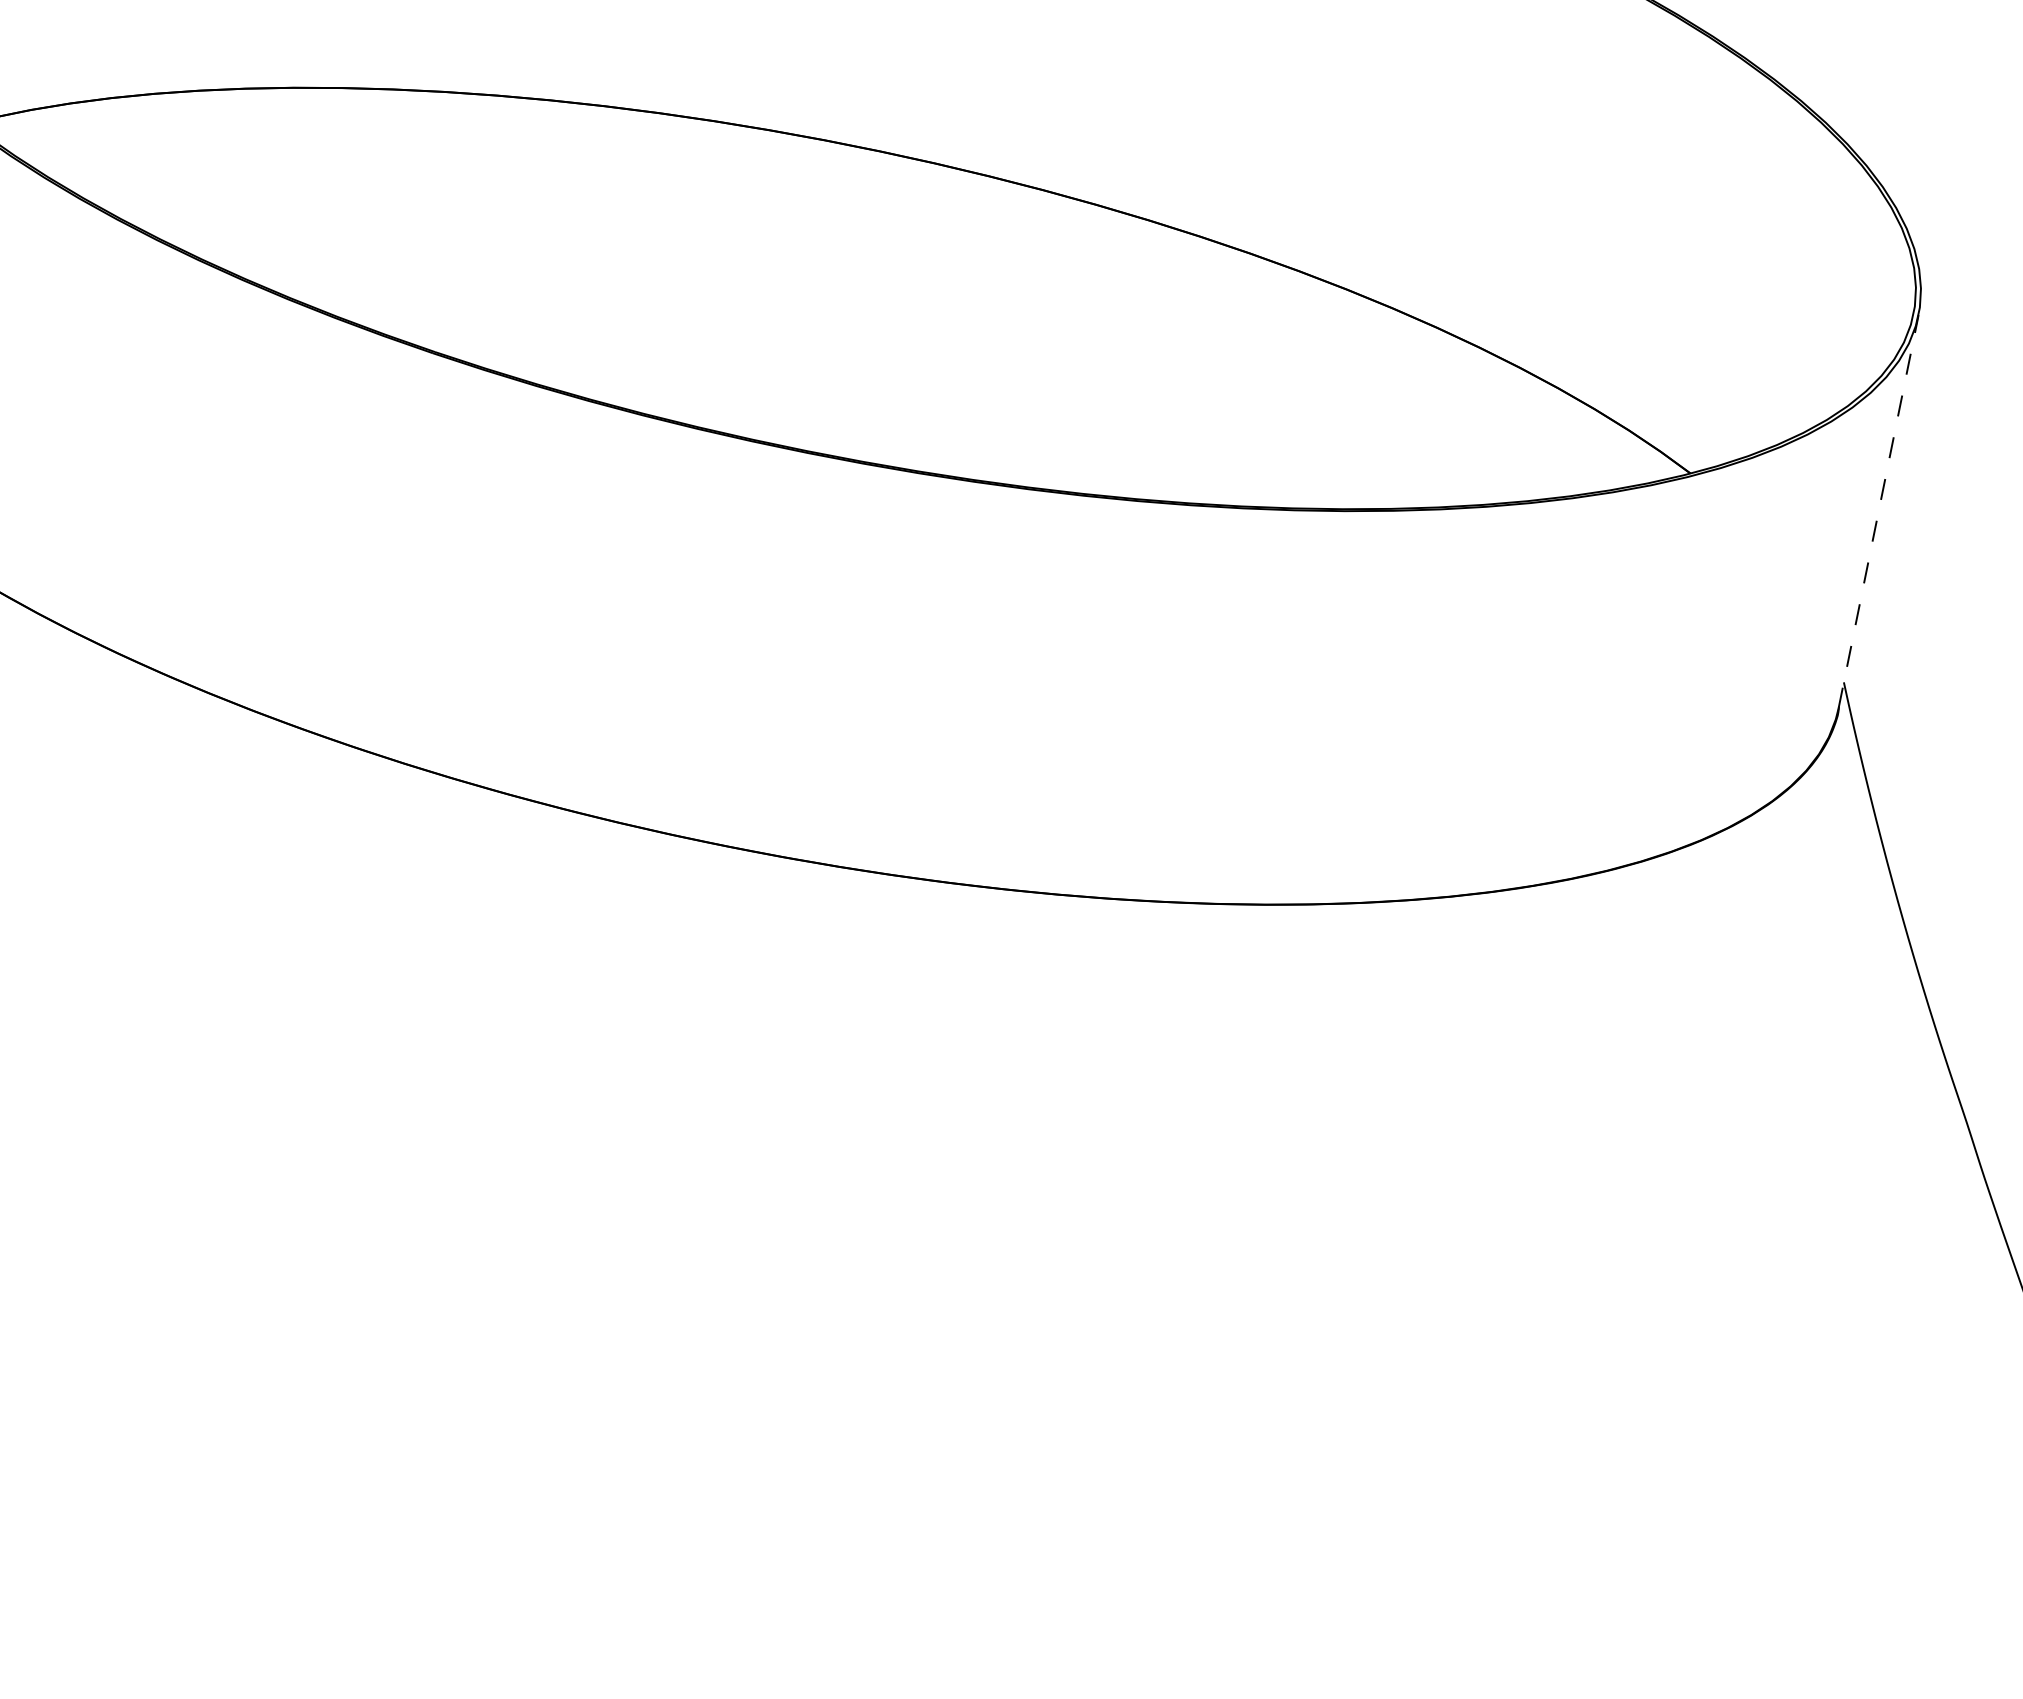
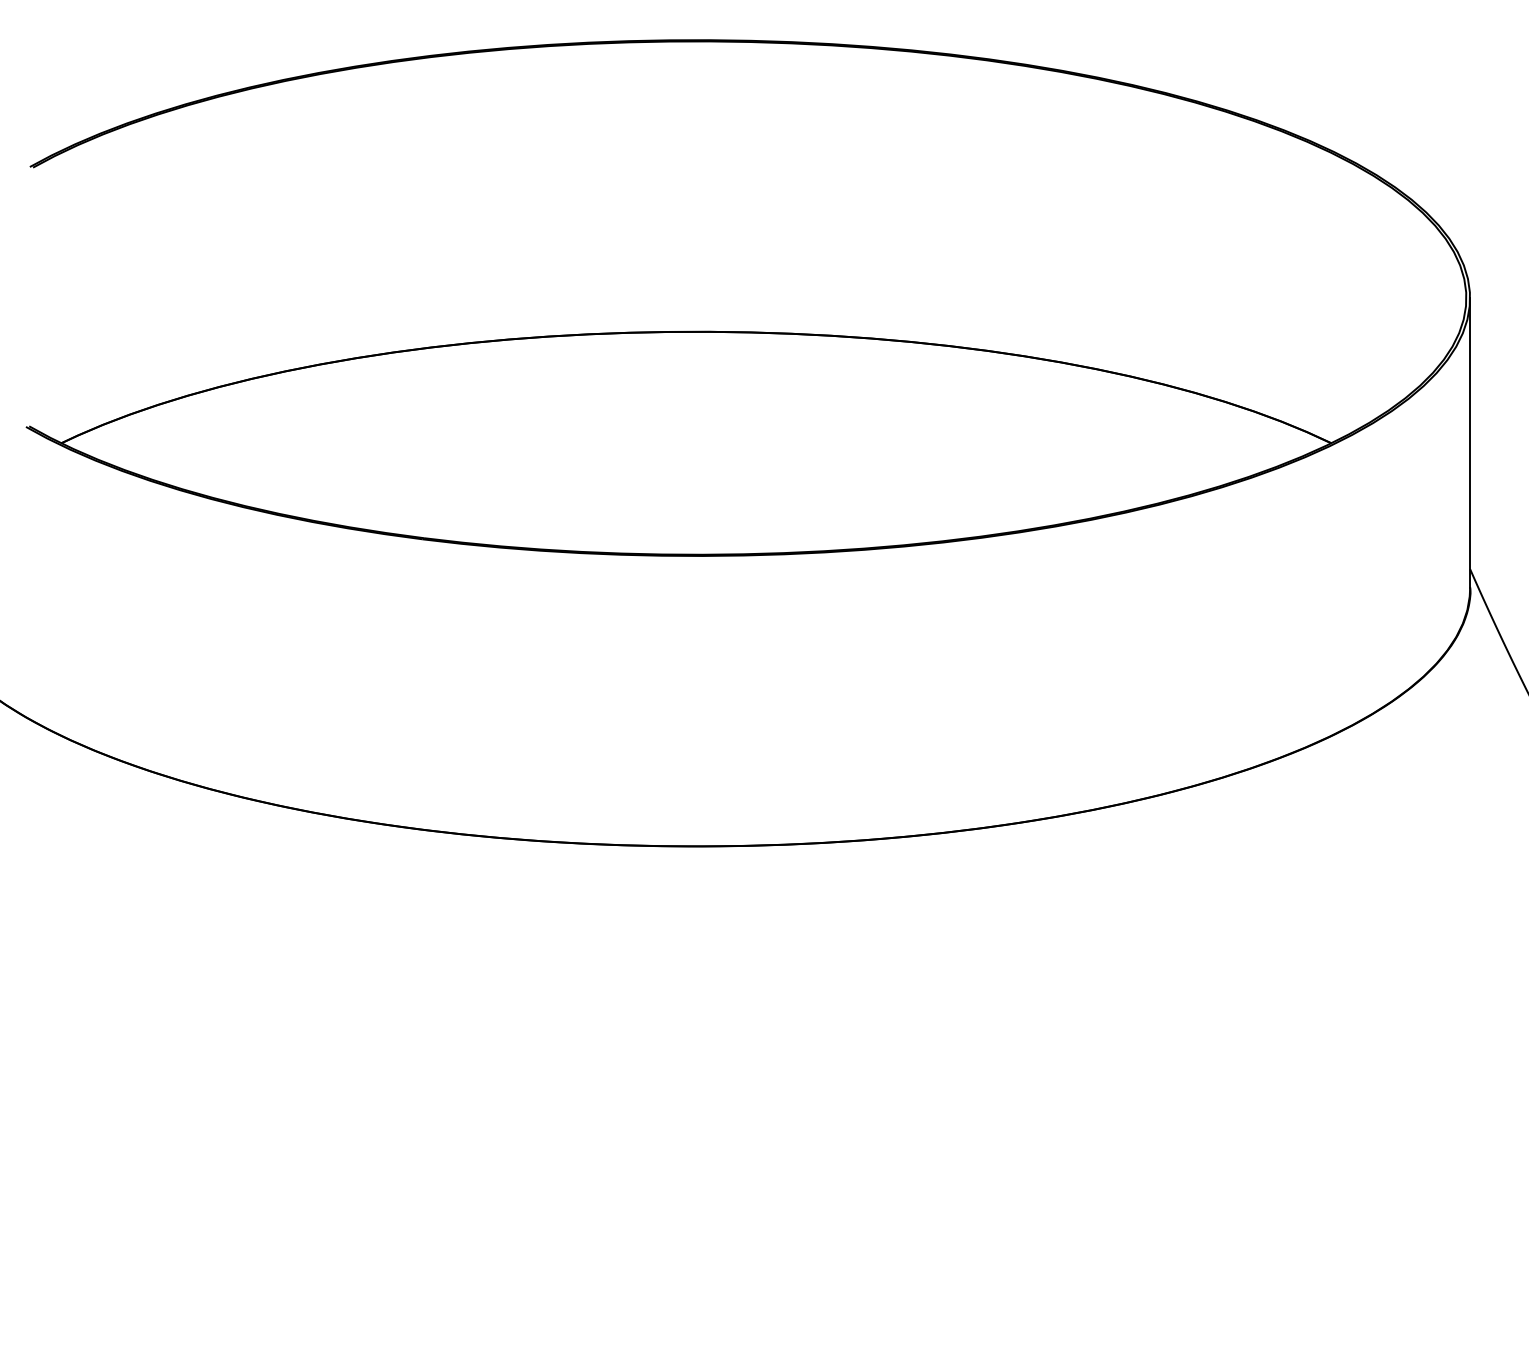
line: (1879, 510) -> (1470, 442), dashed -> solid

